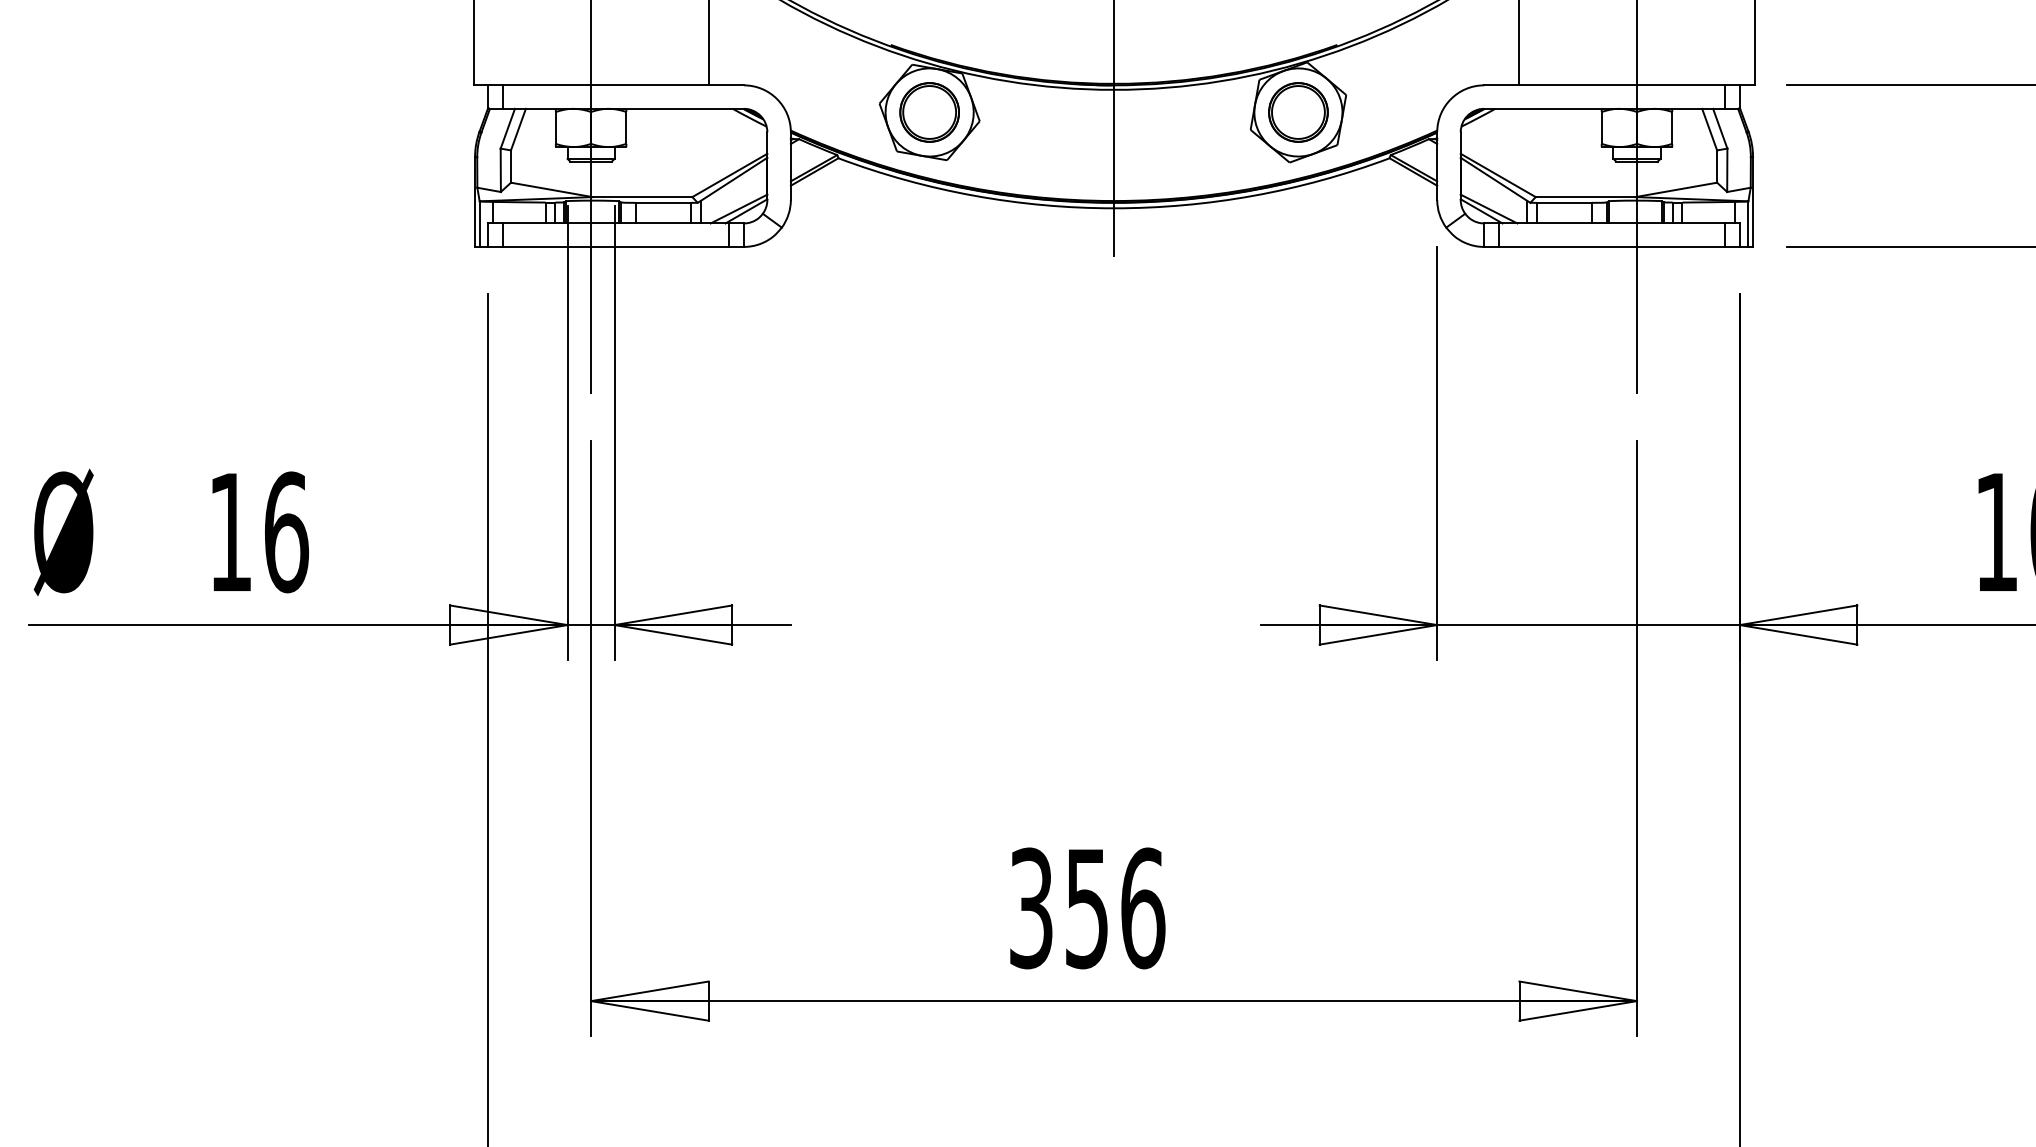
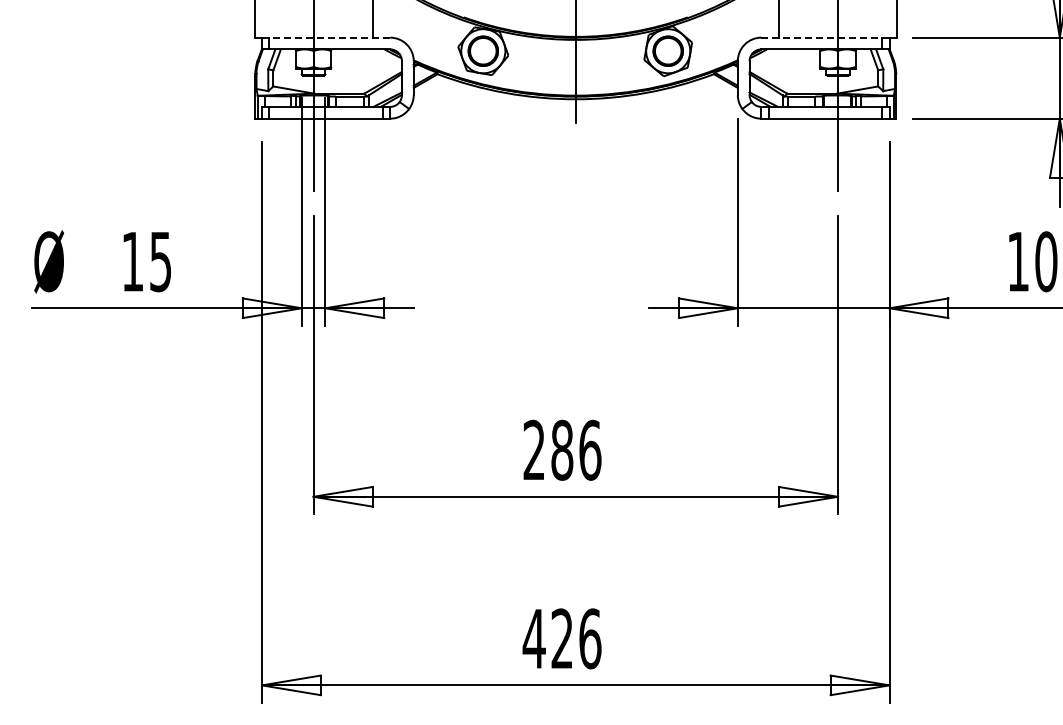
line: (622, 85) -> (329, 37), solid -> dashed
line: (1606, 85) -> (822, 37), solid -> dashed
text: (287, 531) -> (161, 261), 16 -> 15
text: (1059, 906) -> (548, 449), 356 -> 286

